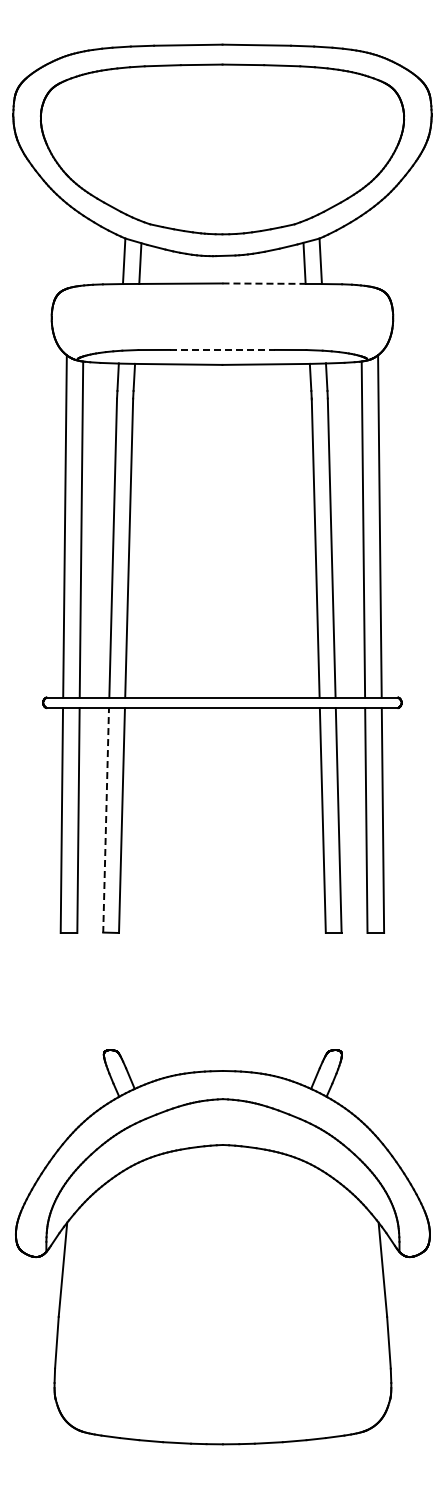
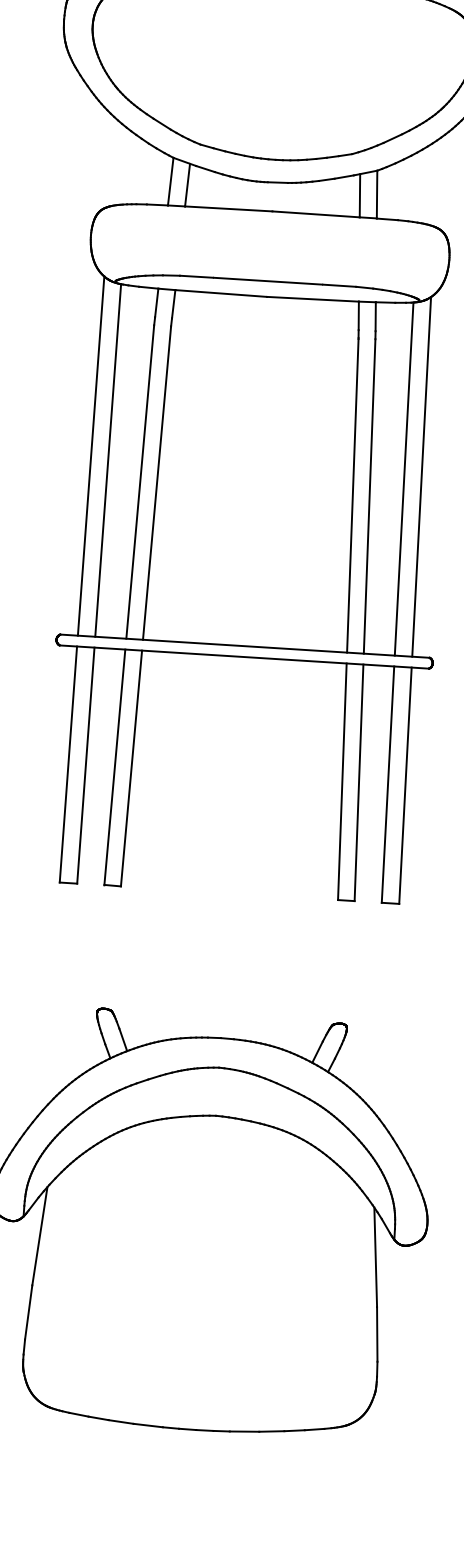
line: (264, 283) -> (316, 214), dashed -> solid
line: (222, 349) -> (268, 280), dashed -> solid
line: (106, 820) -> (115, 767), dashed -> solid

